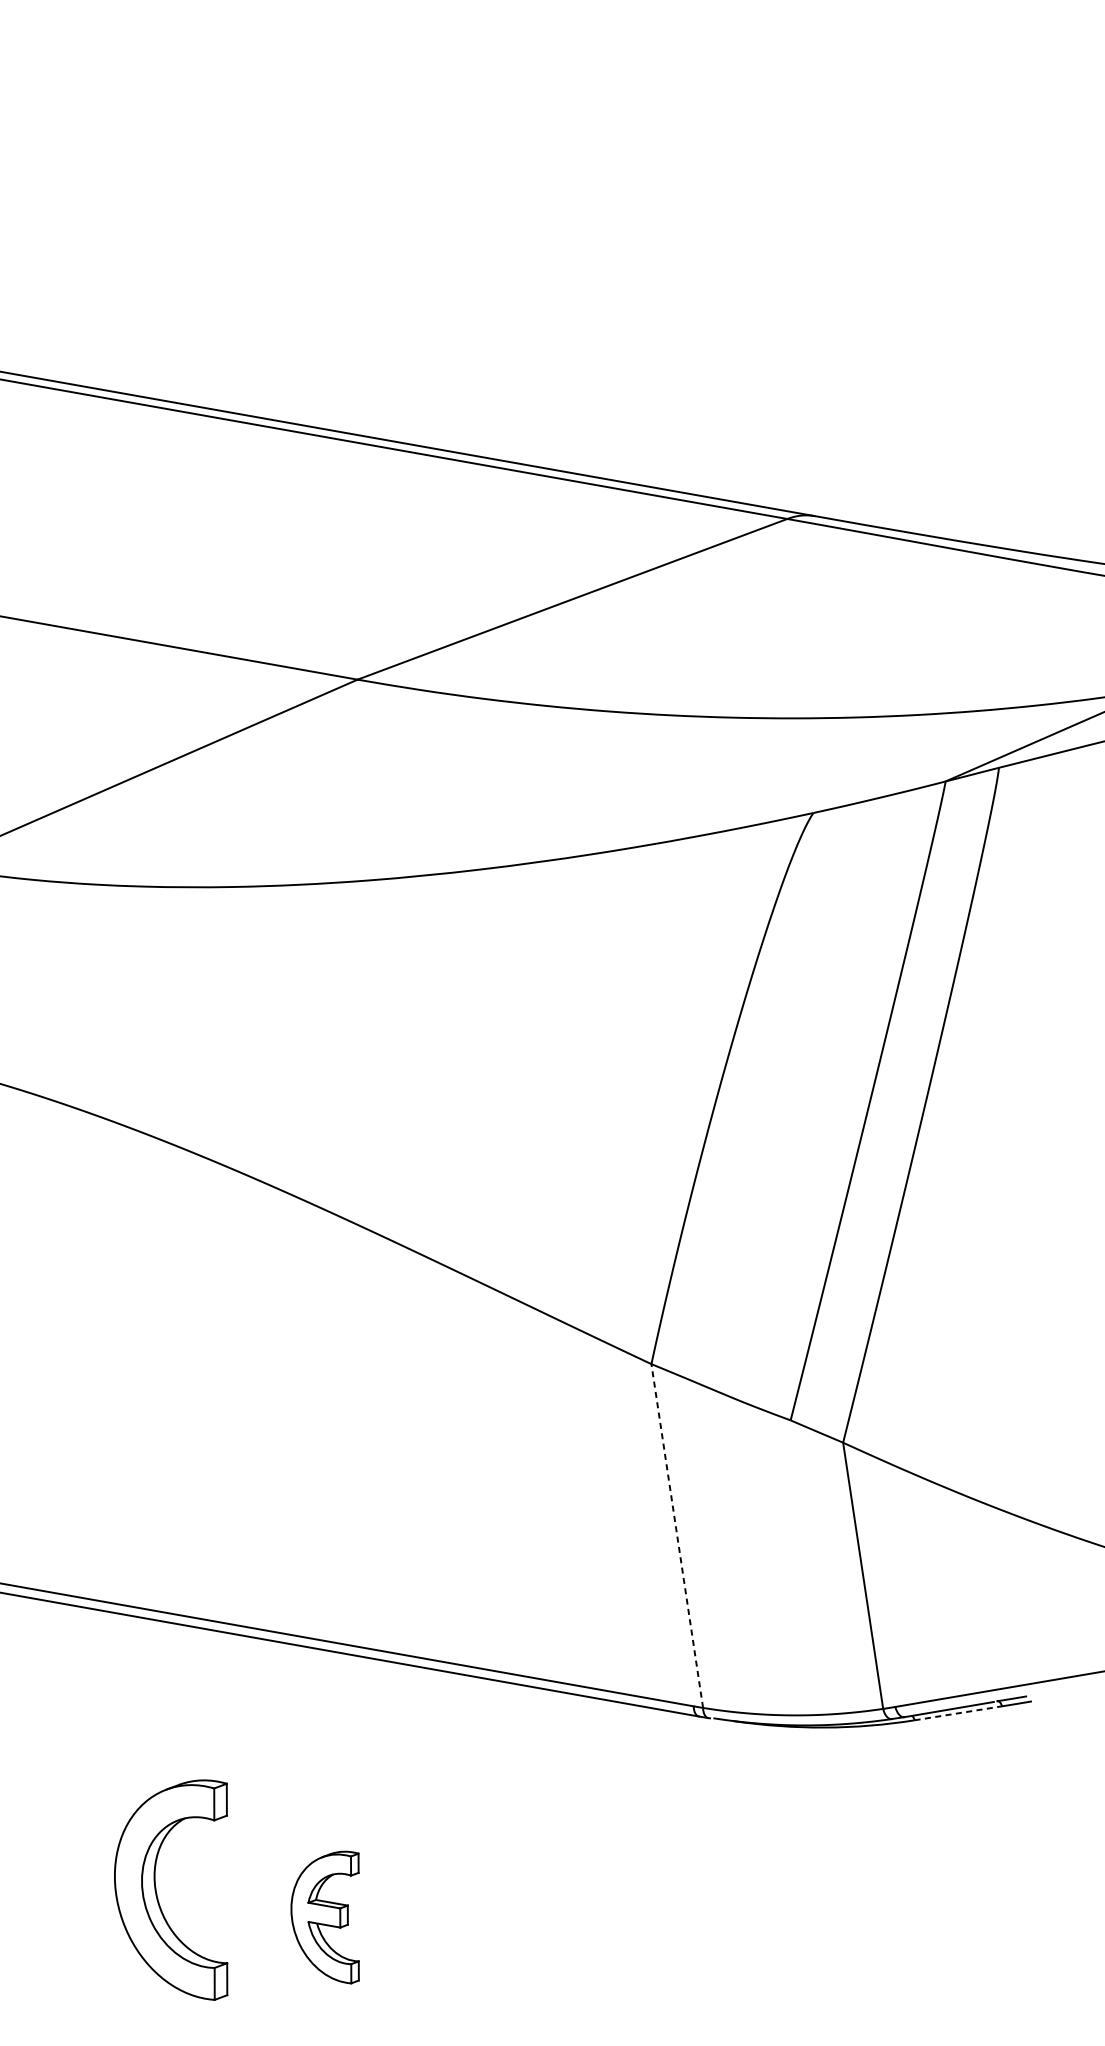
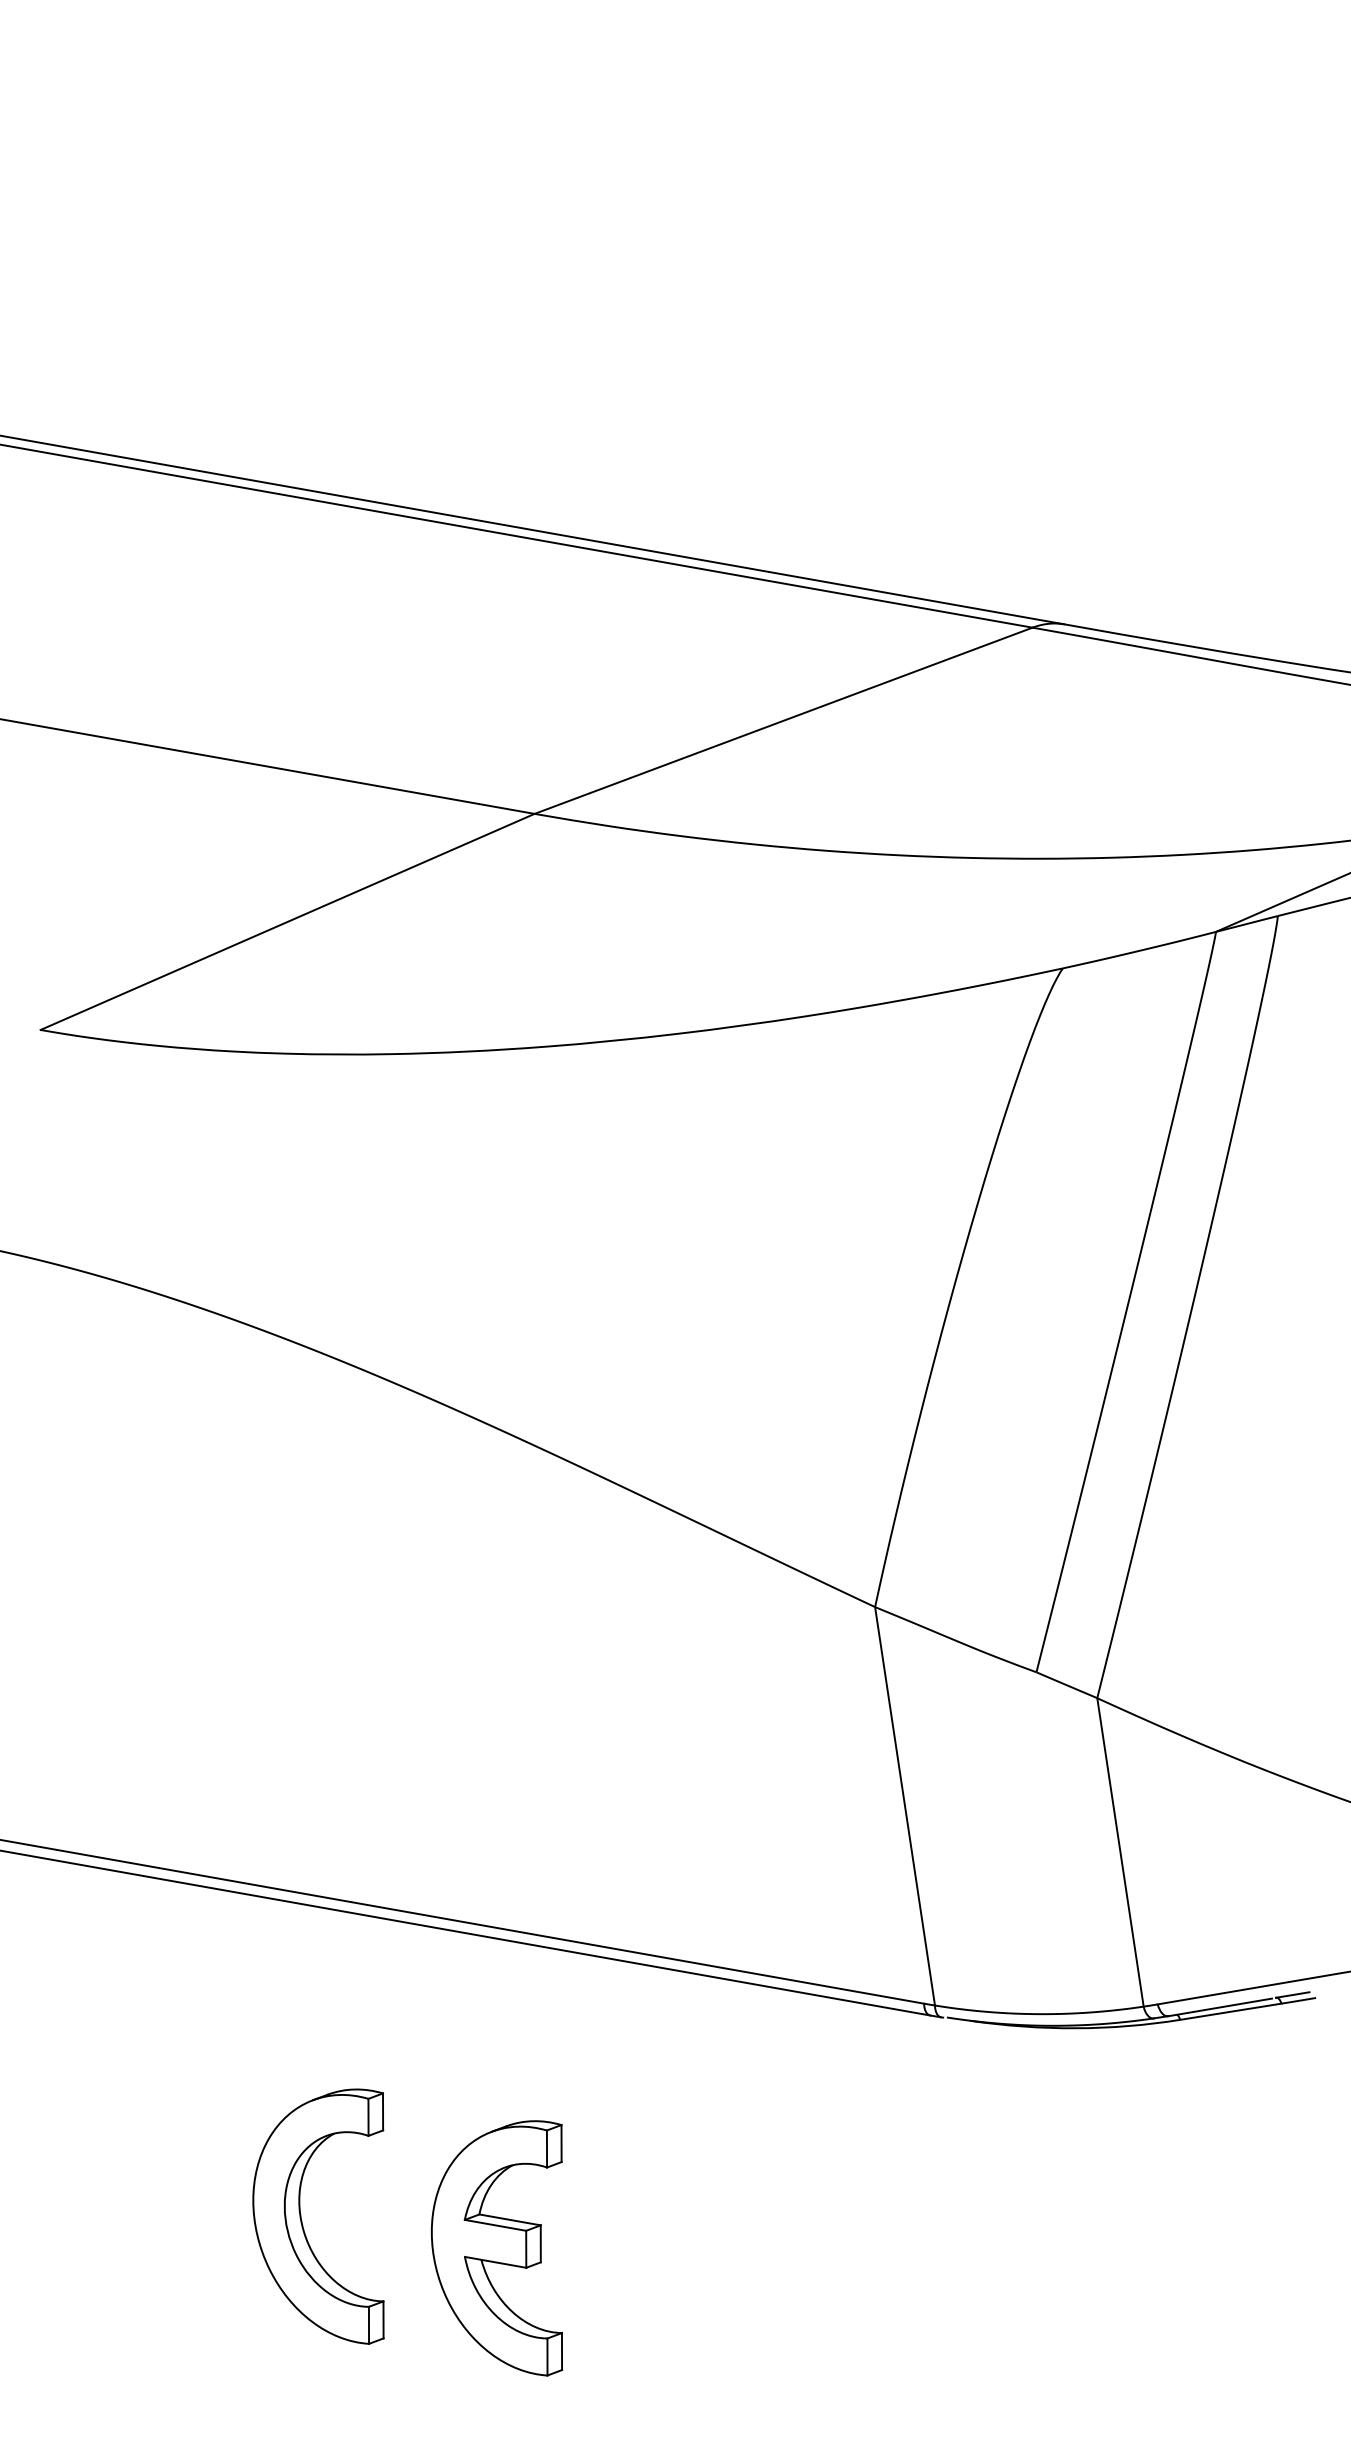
line: (676, 1535) -> (904, 1805), dashed -> solid
line: (958, 1713) -> (1231, 2011), dashed -> solid
part: (324, 1917) -> (496, 2248), size x1.67

